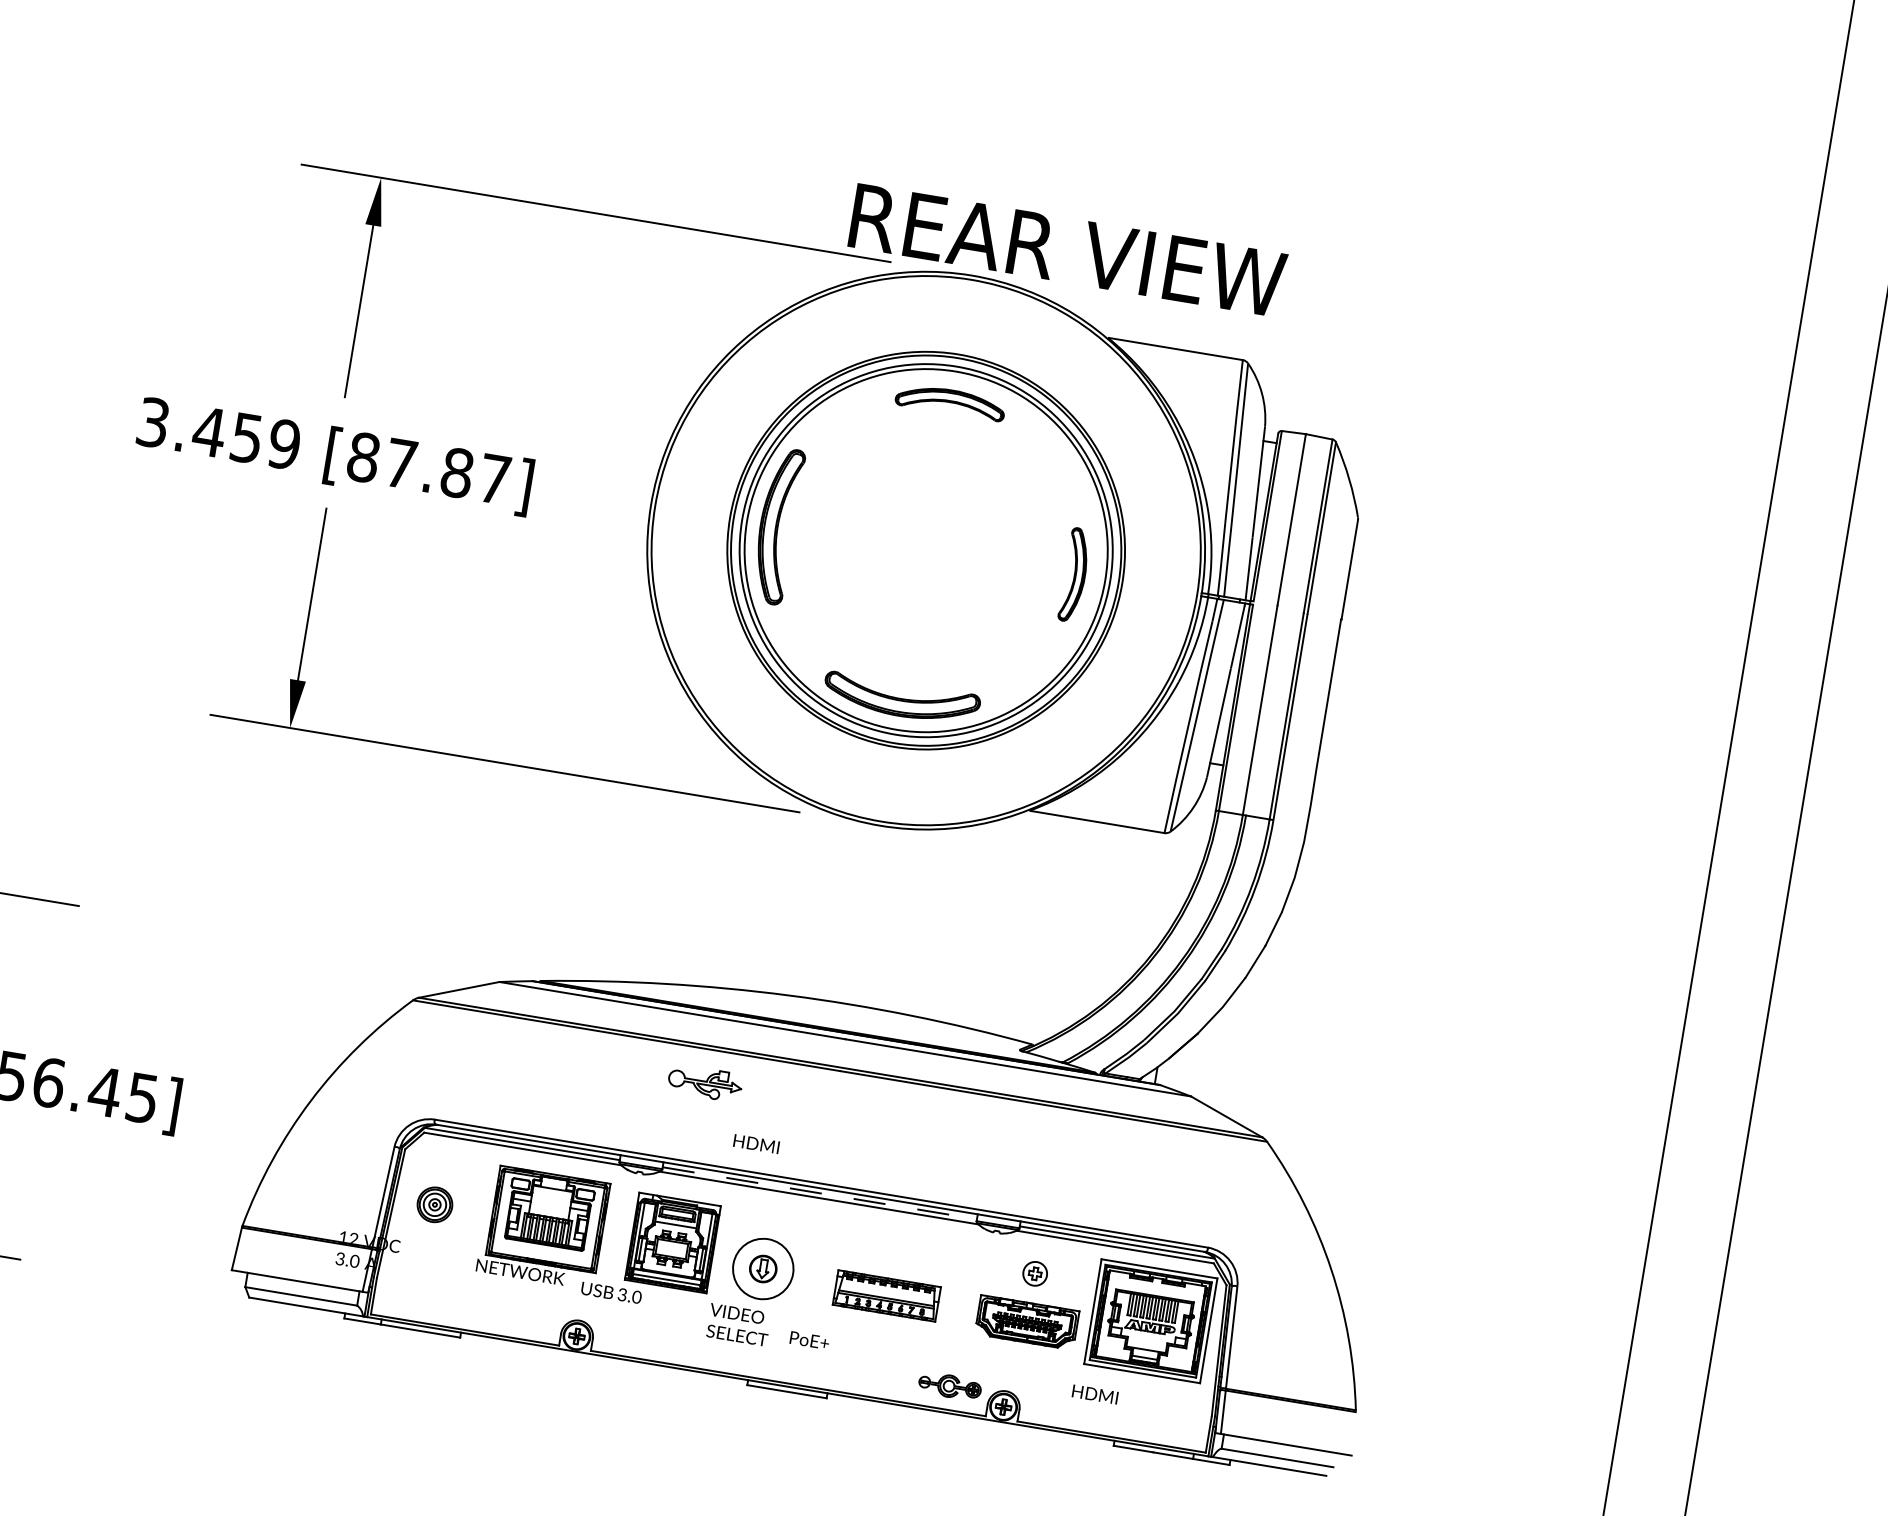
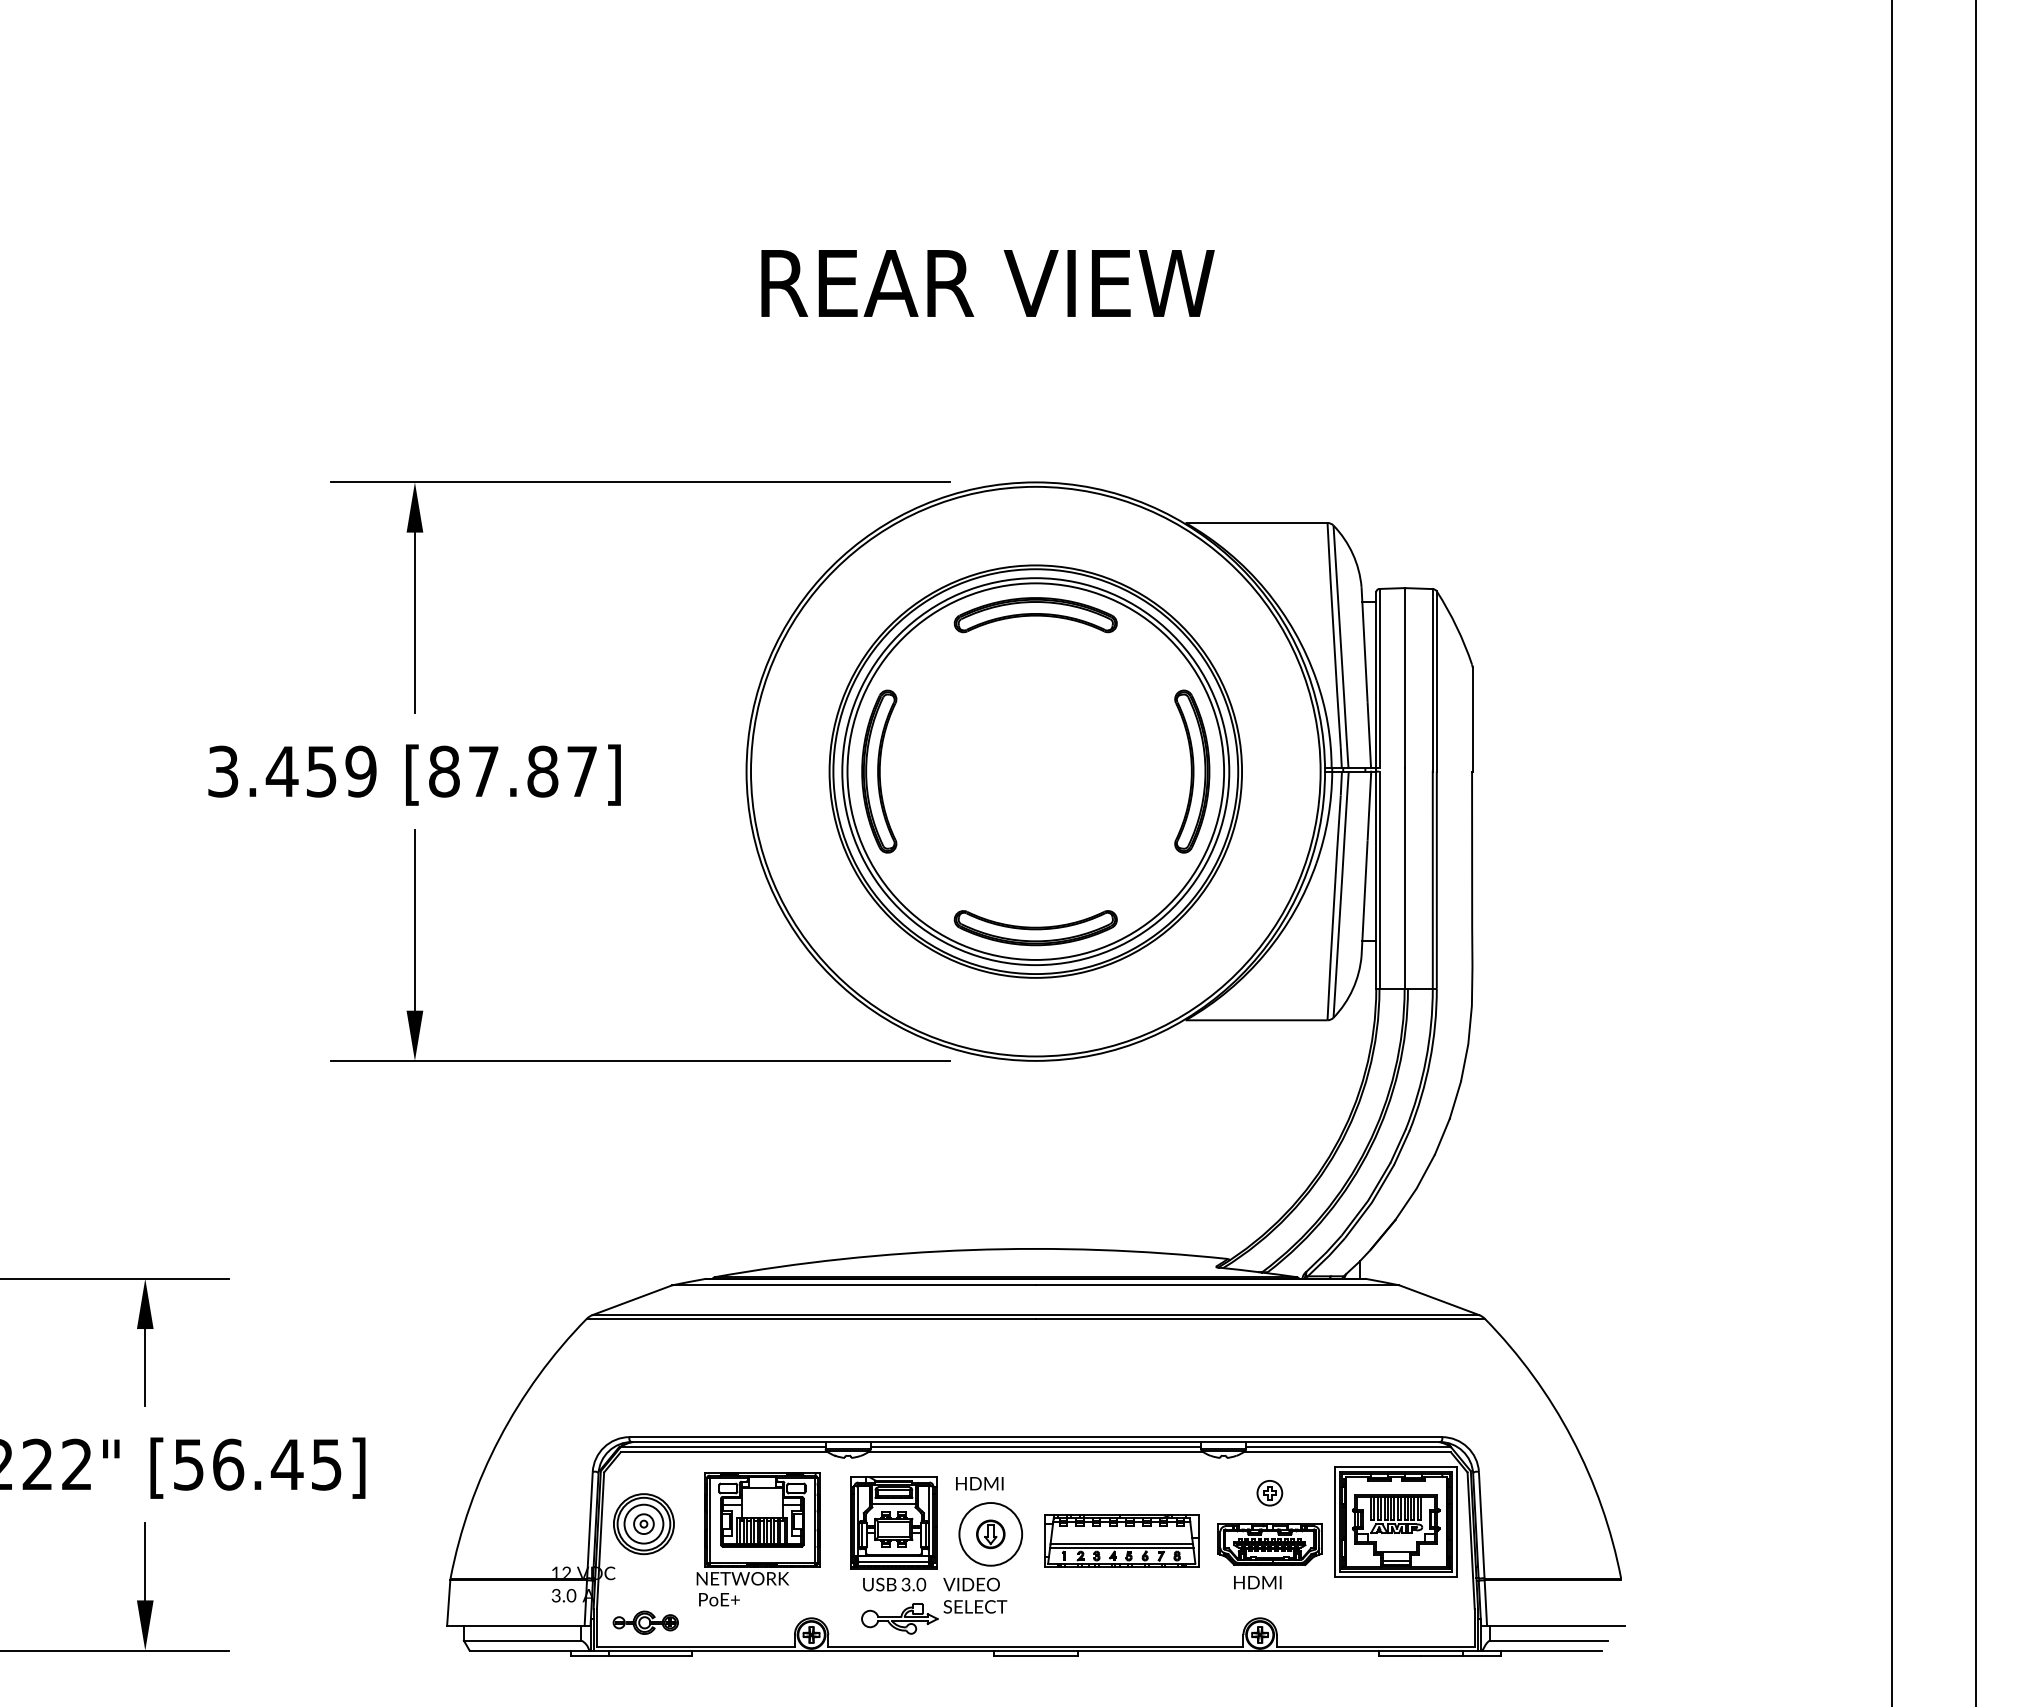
text: (1067, 250) -> (987, 283), moved
part: (950, 402) -> (1035, 615), size x1.43
part: (1075, 575) -> (1192, 771), size x1.67
part: (704, 1082) -> (899, 1618), moved
text: (756, 1143) -> (979, 1483), moved
line: (820, 1193) -> (1036, 1447), dashed -> solid
part: (434, 1204) -> (643, 1524), size x1.67
text: (611, 1292) -> (894, 1584), moved
part: (886, 1295) -> (1121, 1540), size x1.43
text: (809, 1340) -> (719, 1599), moved
part: (949, 1386) -> (645, 1622), moved
text: (1095, 1394) -> (1257, 1582), moved

